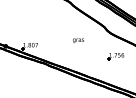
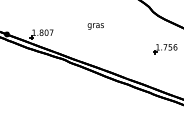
text: (78, 40) -> (95, 26), moved

